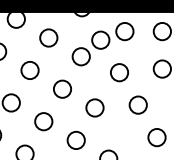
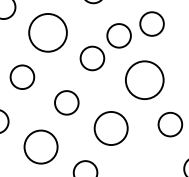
circle: (48, 37) -> (47, 32), size x1.6
circle: (119, 72) -> (144, 79), size x1.6
circle: (94, 107) -> (110, 127), size x1.4
circle: (43, 121) -> (40, 146), size x1.4

